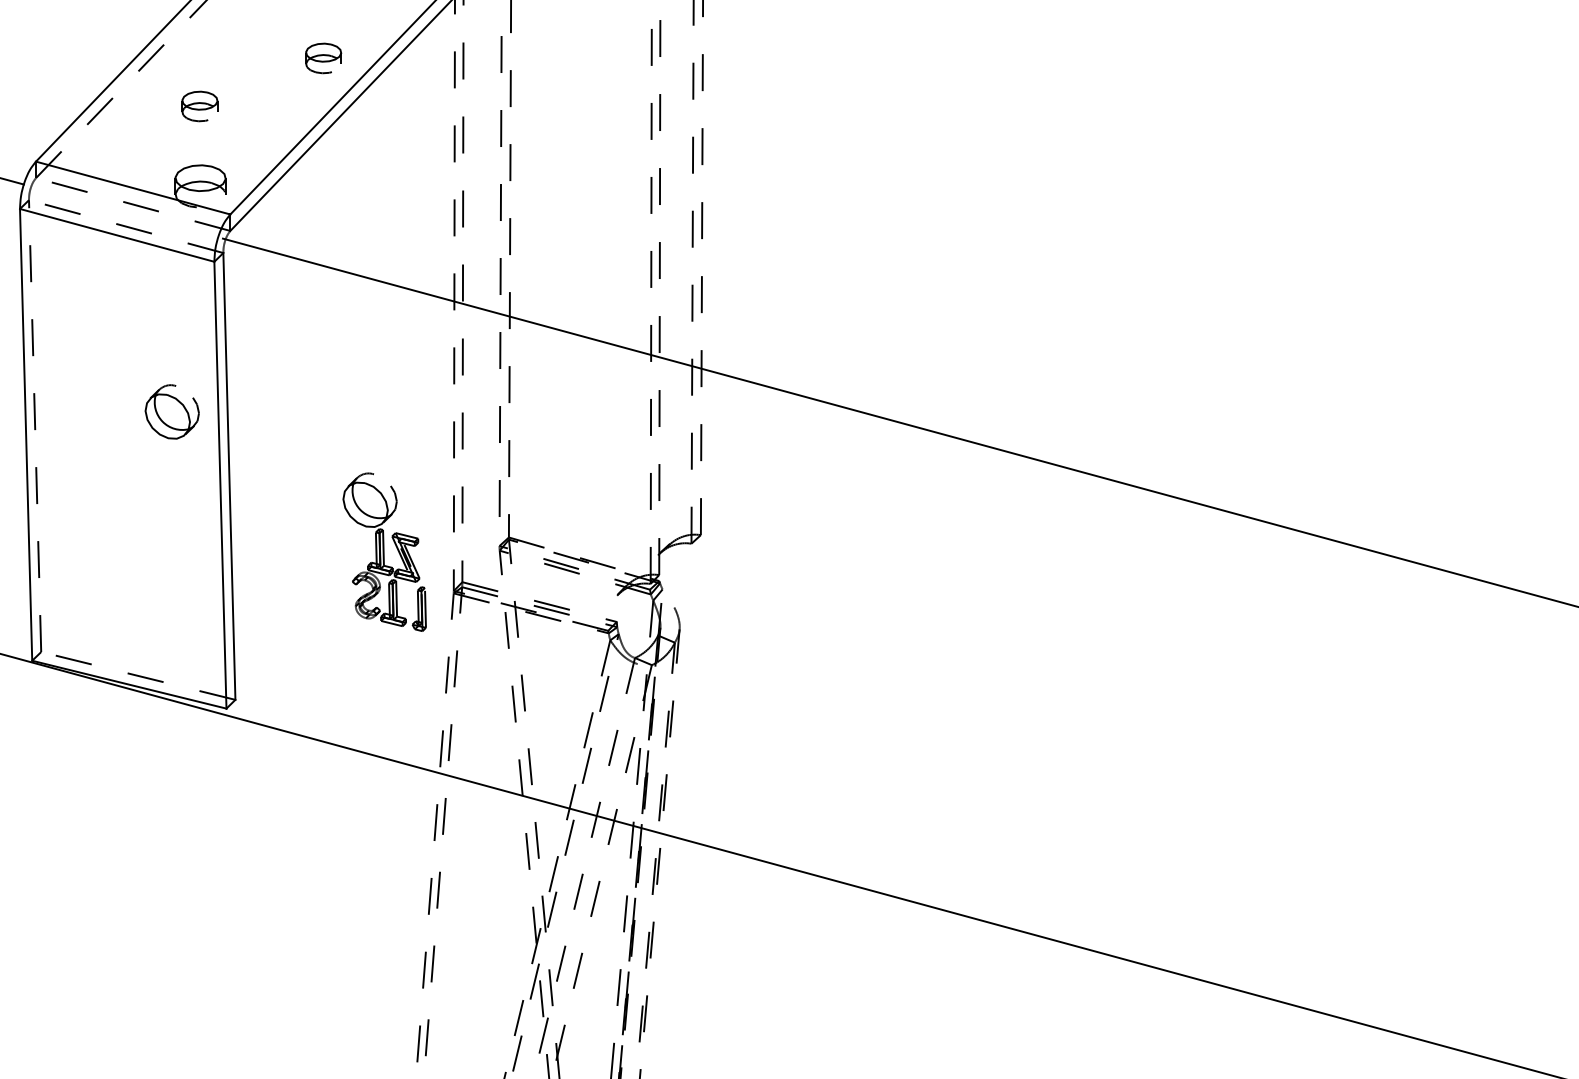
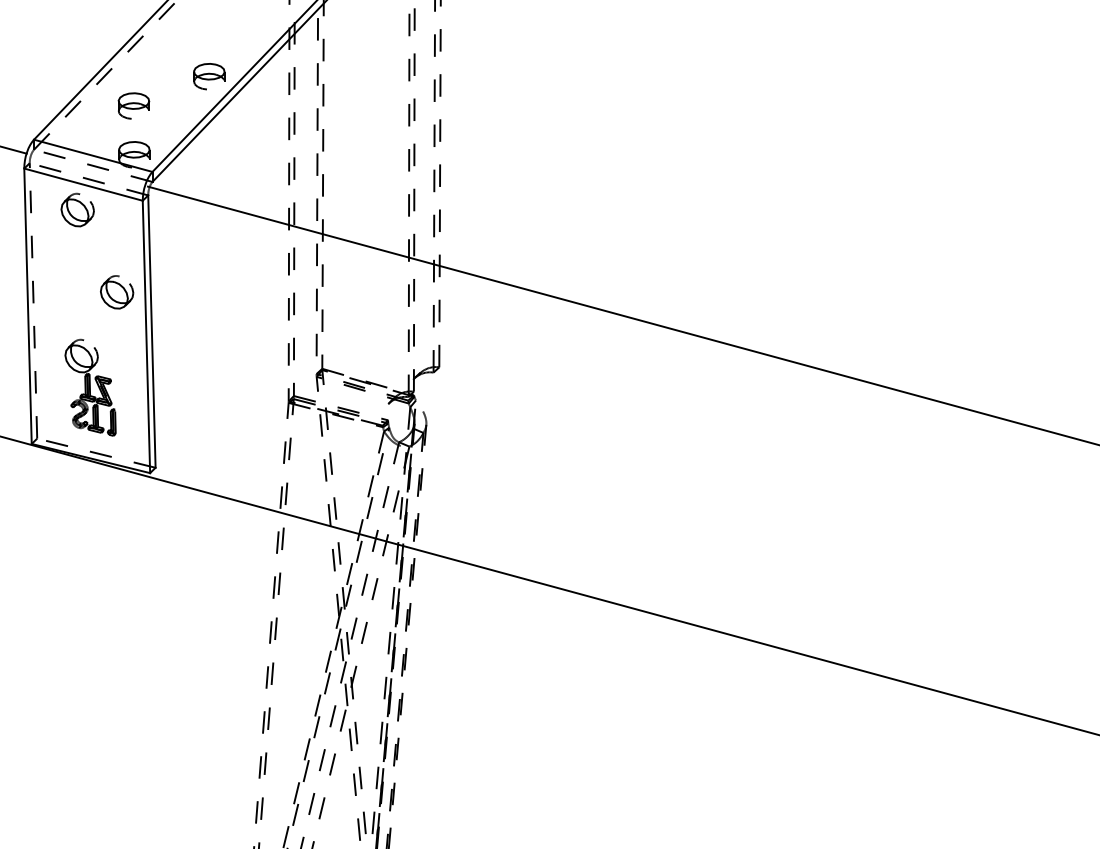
part: (323, 57) -> (209, 76), size x1.43
part: (199, 105) -> (133, 105), size x1.43
part: (107, 276) -> (77, 209), added
part: (384, 551) -> (90, 387), moved

